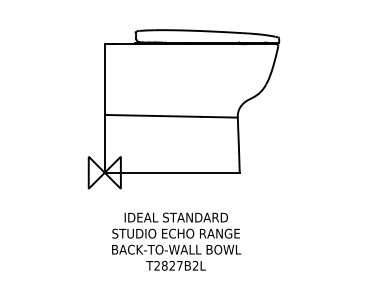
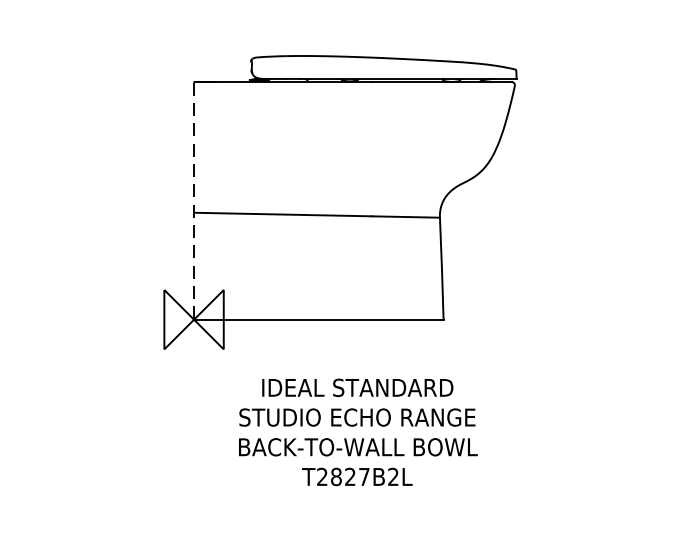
line: (104, 109) -> (193, 202), solid -> dashed
text: (176, 241) -> (358, 431), moved

